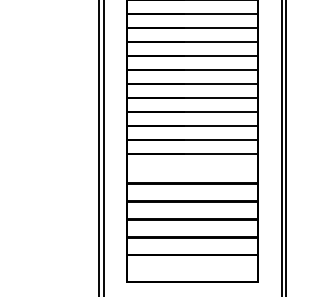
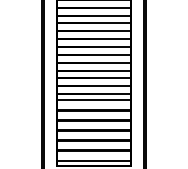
line: (192, 165) -> (93, 100), added
line: (192, 273) -> (93, 160), added

